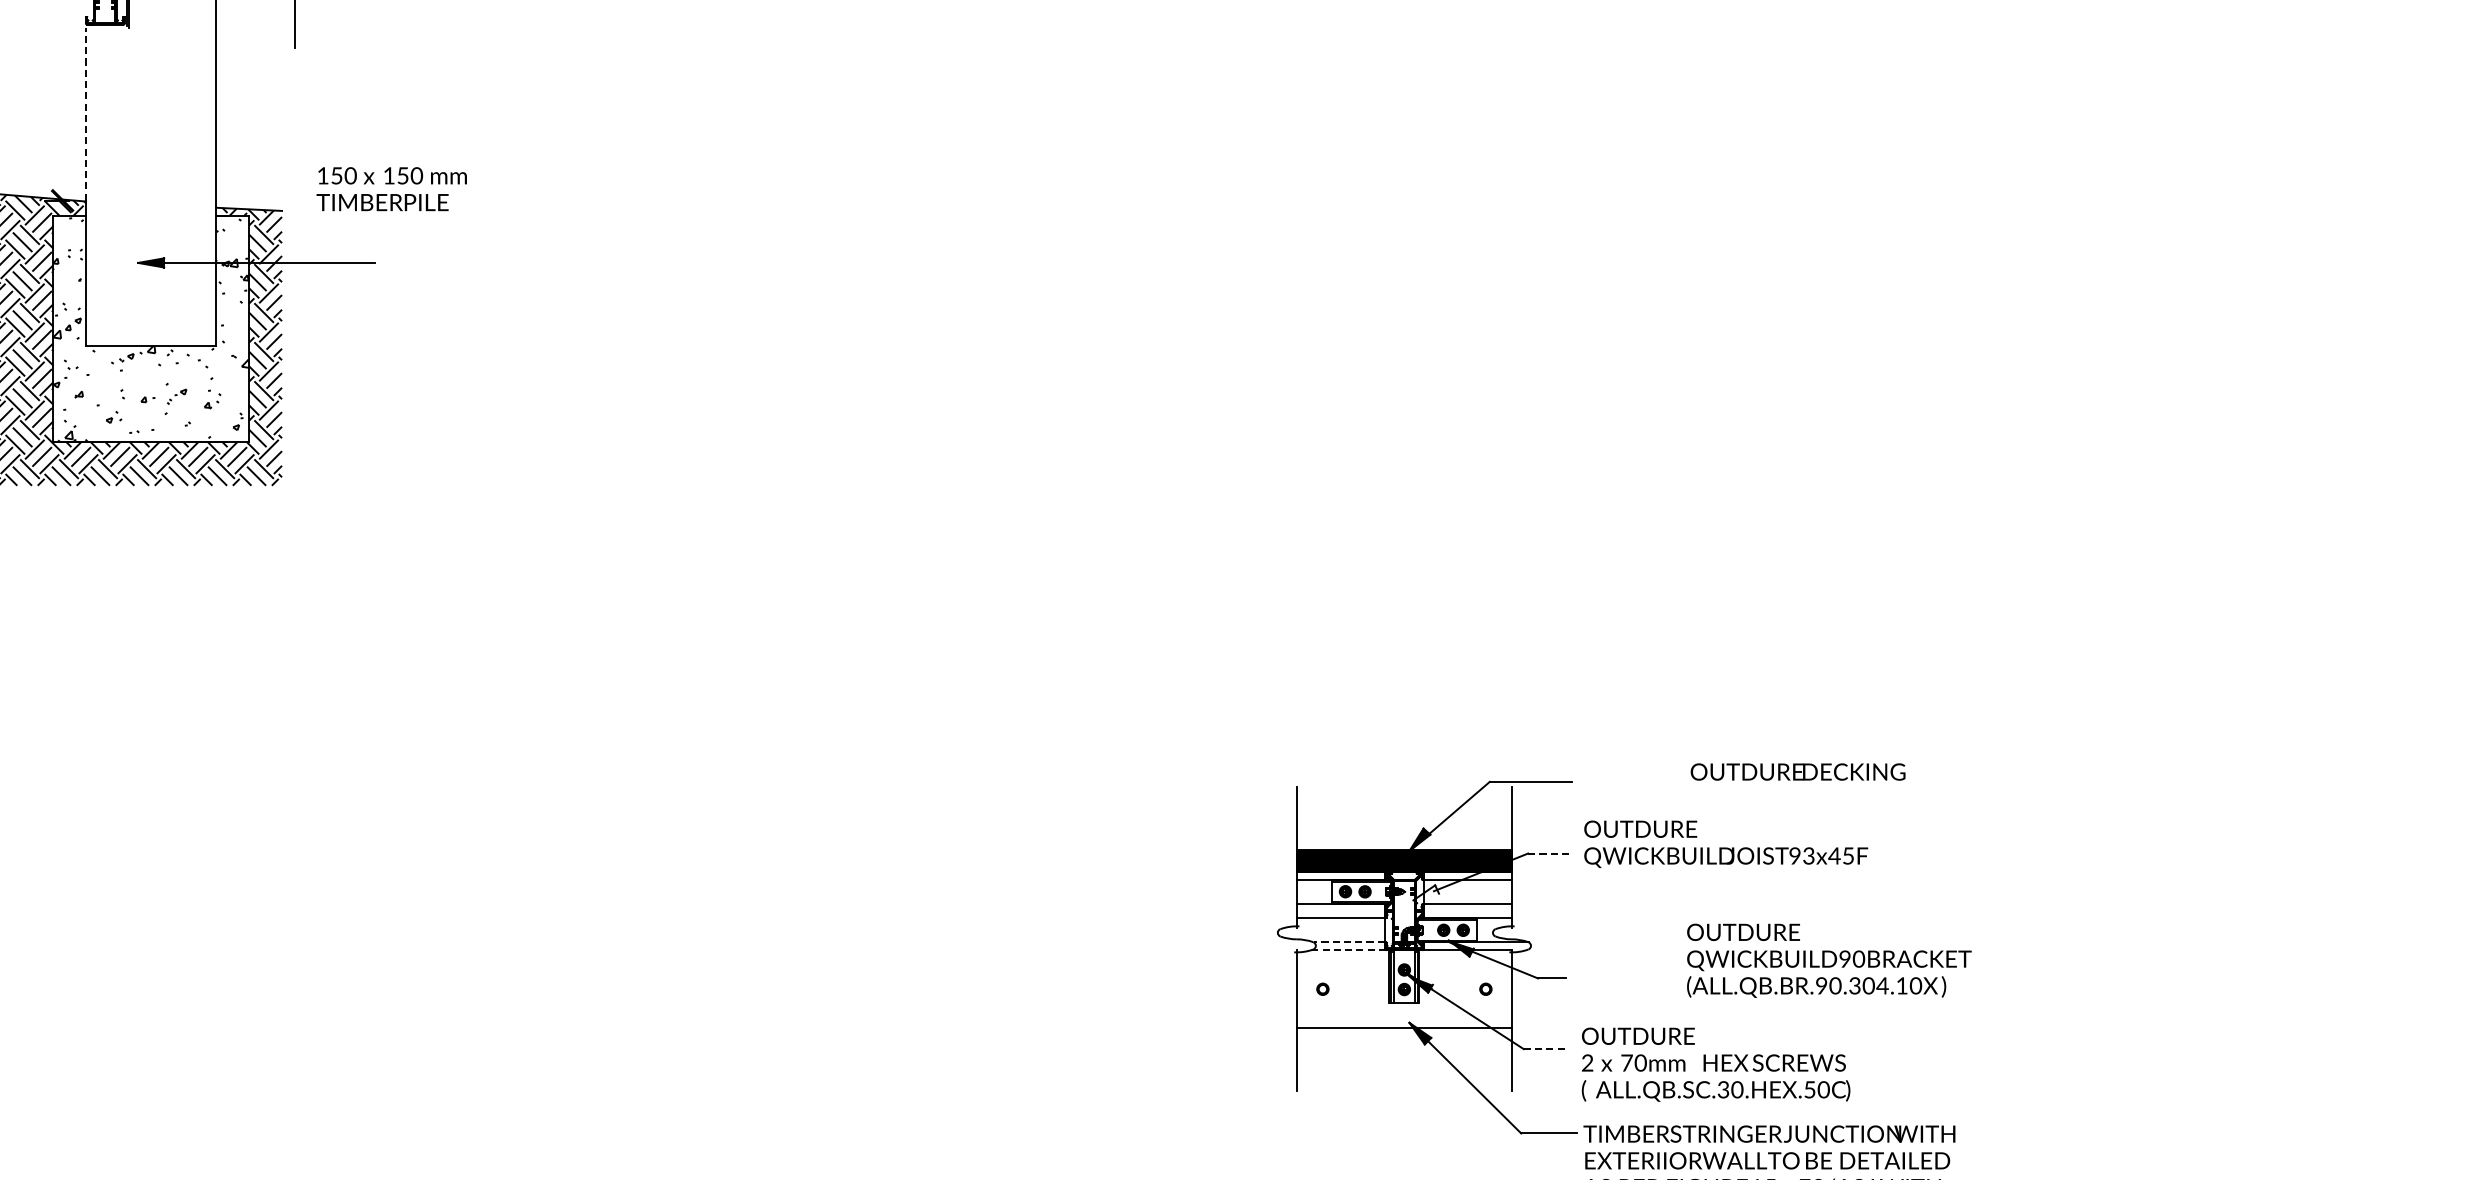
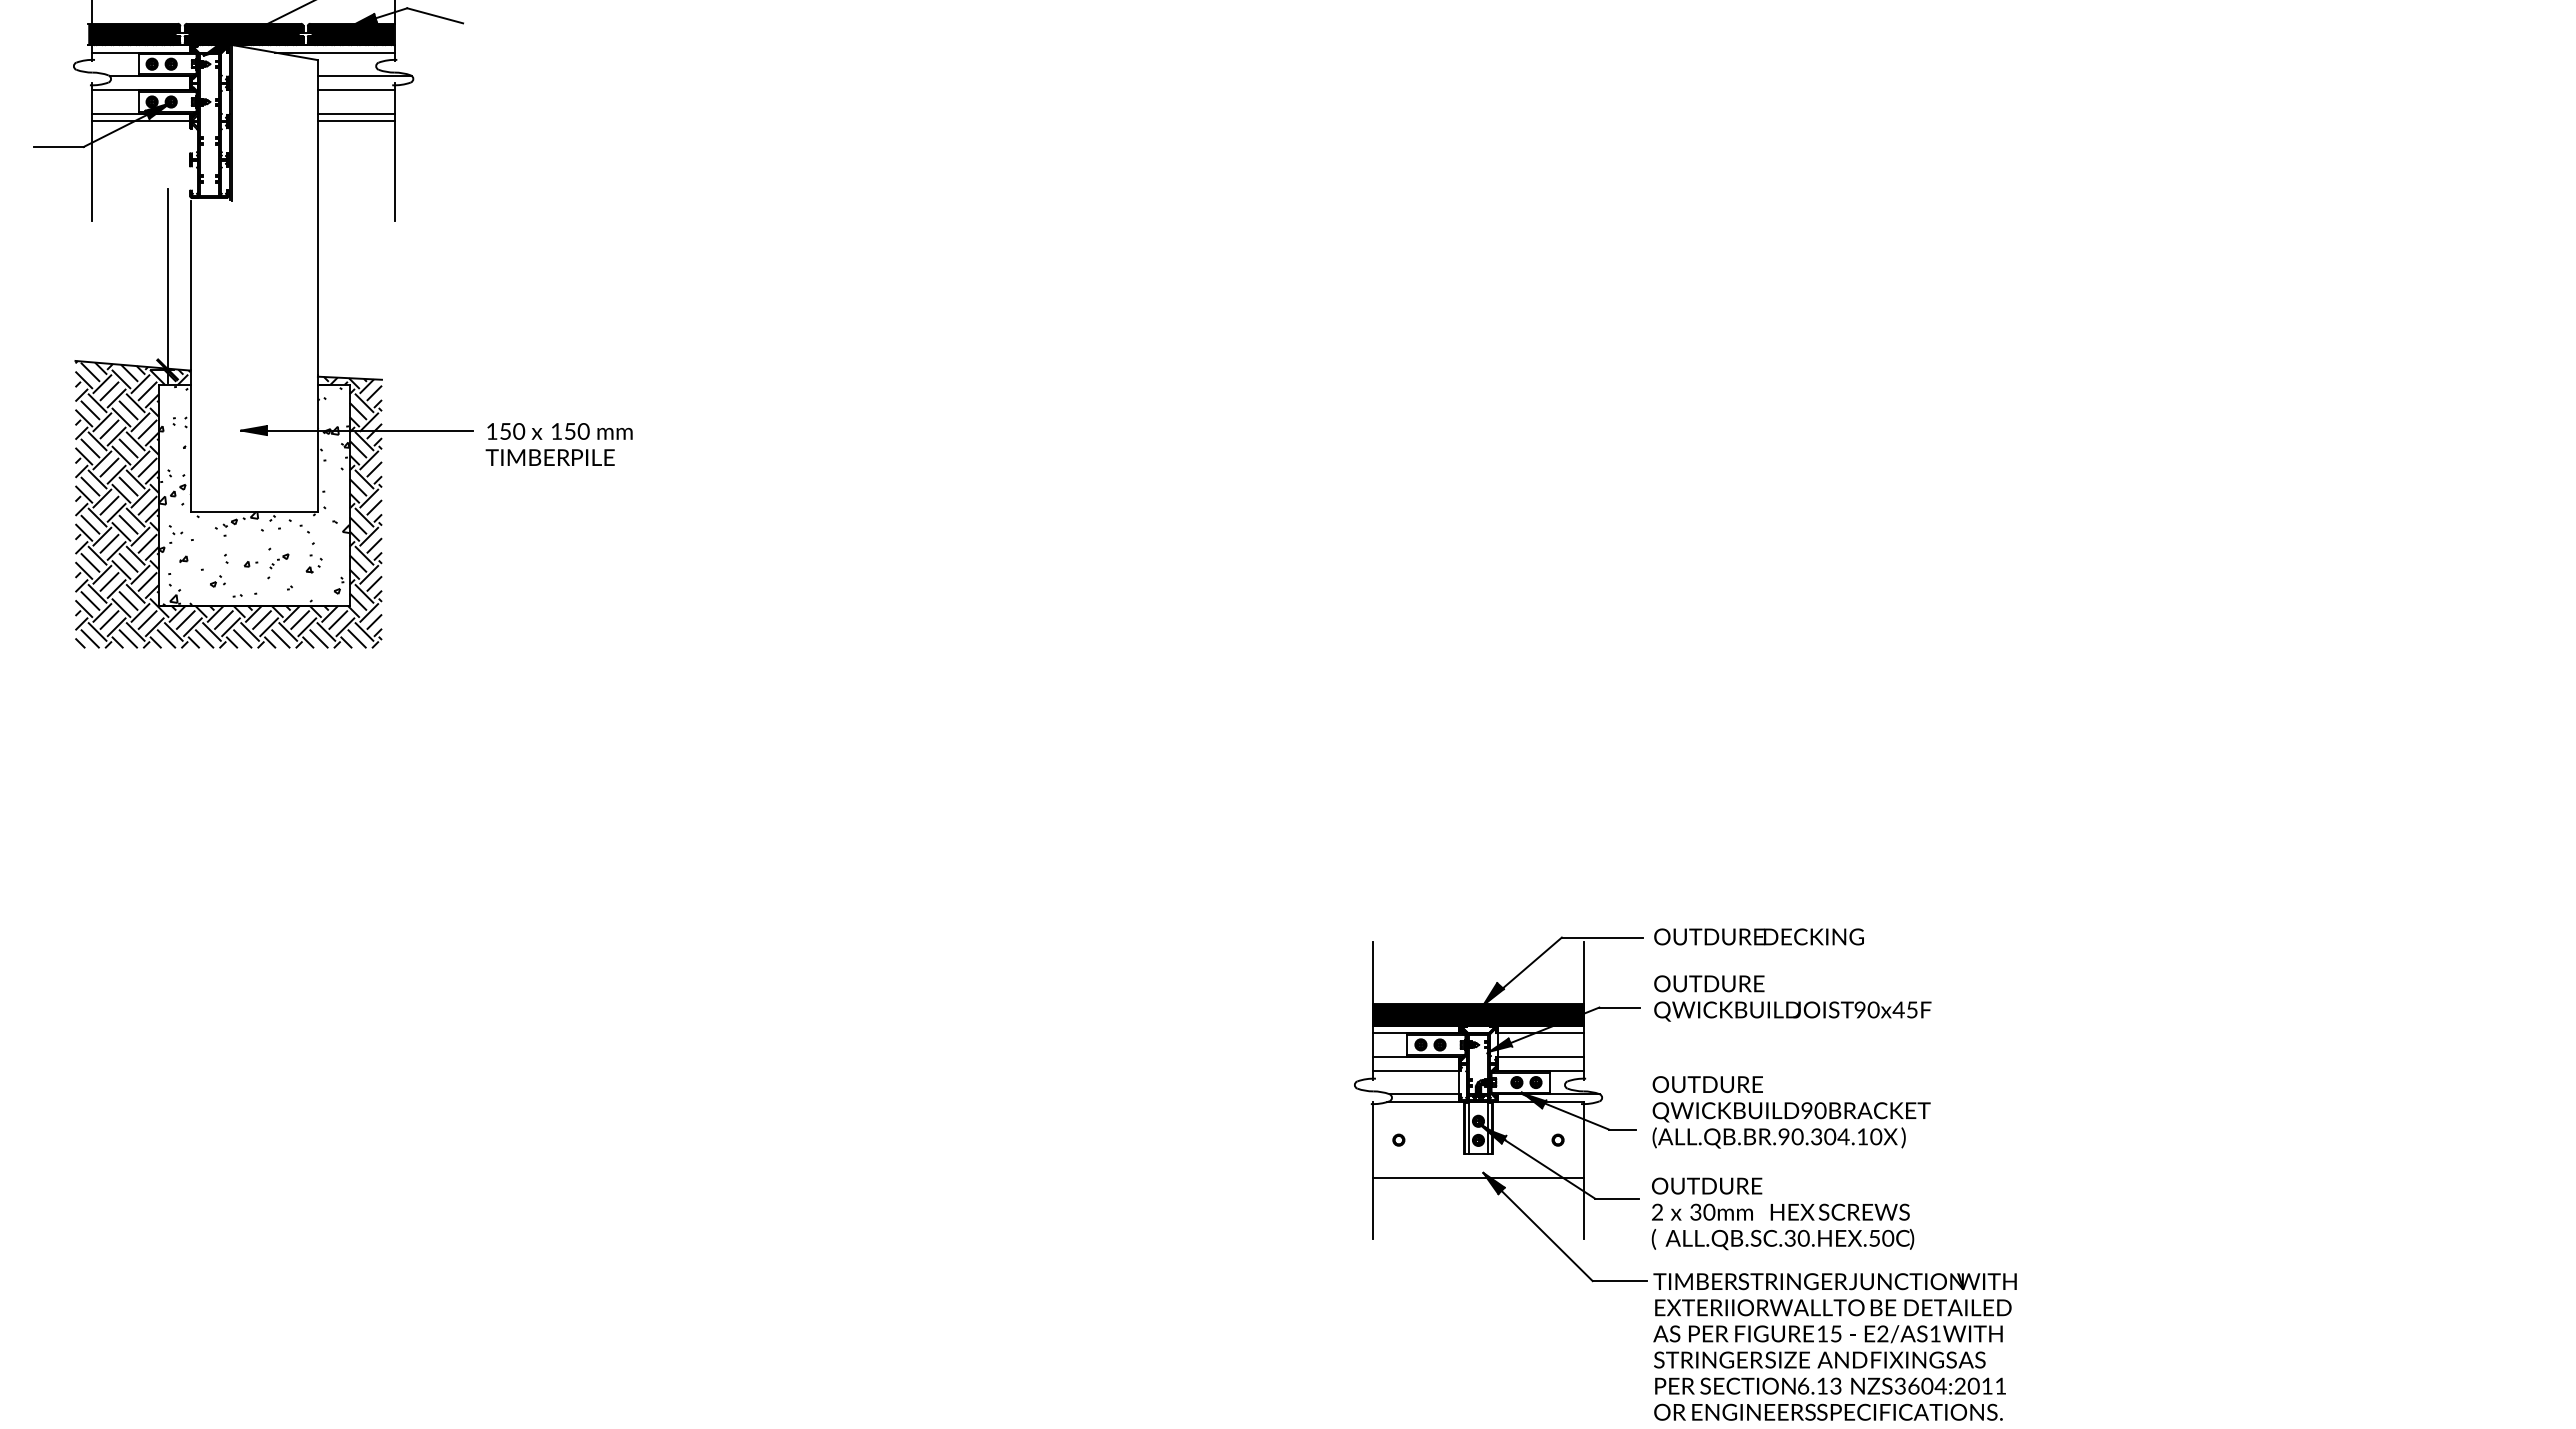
line: (62, 114) -> (167, 285), added
line: (86, 114) -> (190, 285), dashed -> solid
text: (391, 189) -> (558, 444), moved
text: (1797, 771) -> (1758, 936), moved
line: (1549, 853) -> (1620, 1007), dashed -> solid
text: (1808, 855) -> (1873, 1009), 93x45F -> 90x45F
fill: (1425, 892) -> (1499, 1045), added
line: (1349, 942) -> (1424, 1094), dashed -> solid
line: (1348, 949) -> (1423, 1101), dashed -> solid
text: (1829, 960) -> (1791, 1112), moved
line: (1545, 1048) -> (1616, 1198), dashed -> solid
text: (1626, 1062) -> (1695, 1211), 70mm -> 30mm

